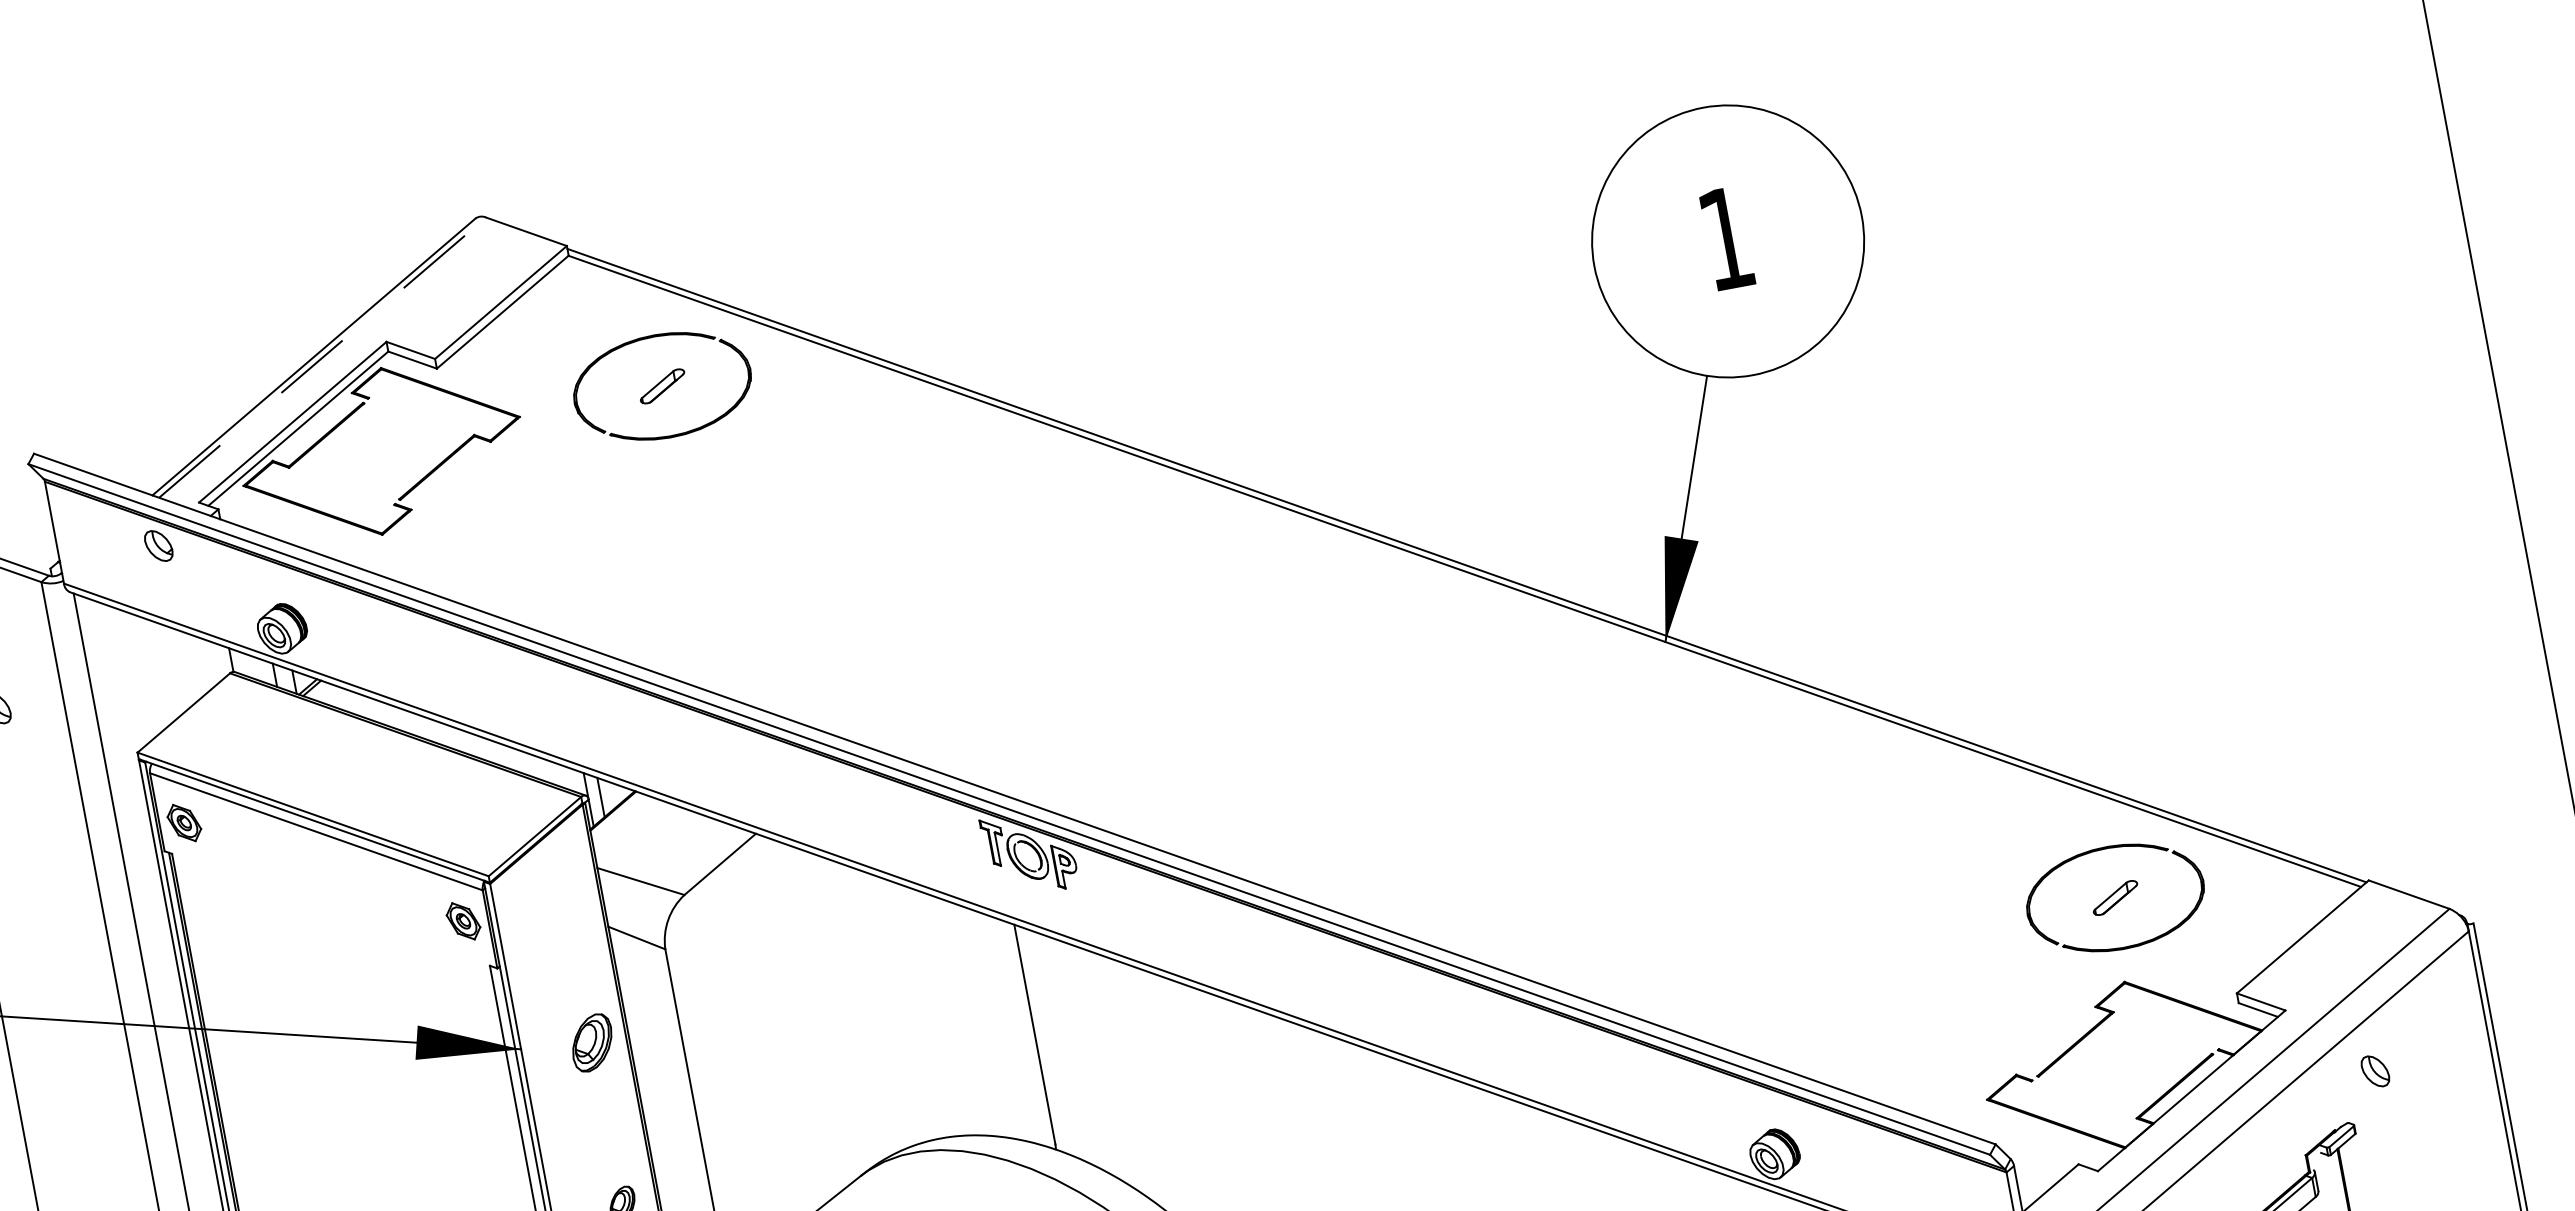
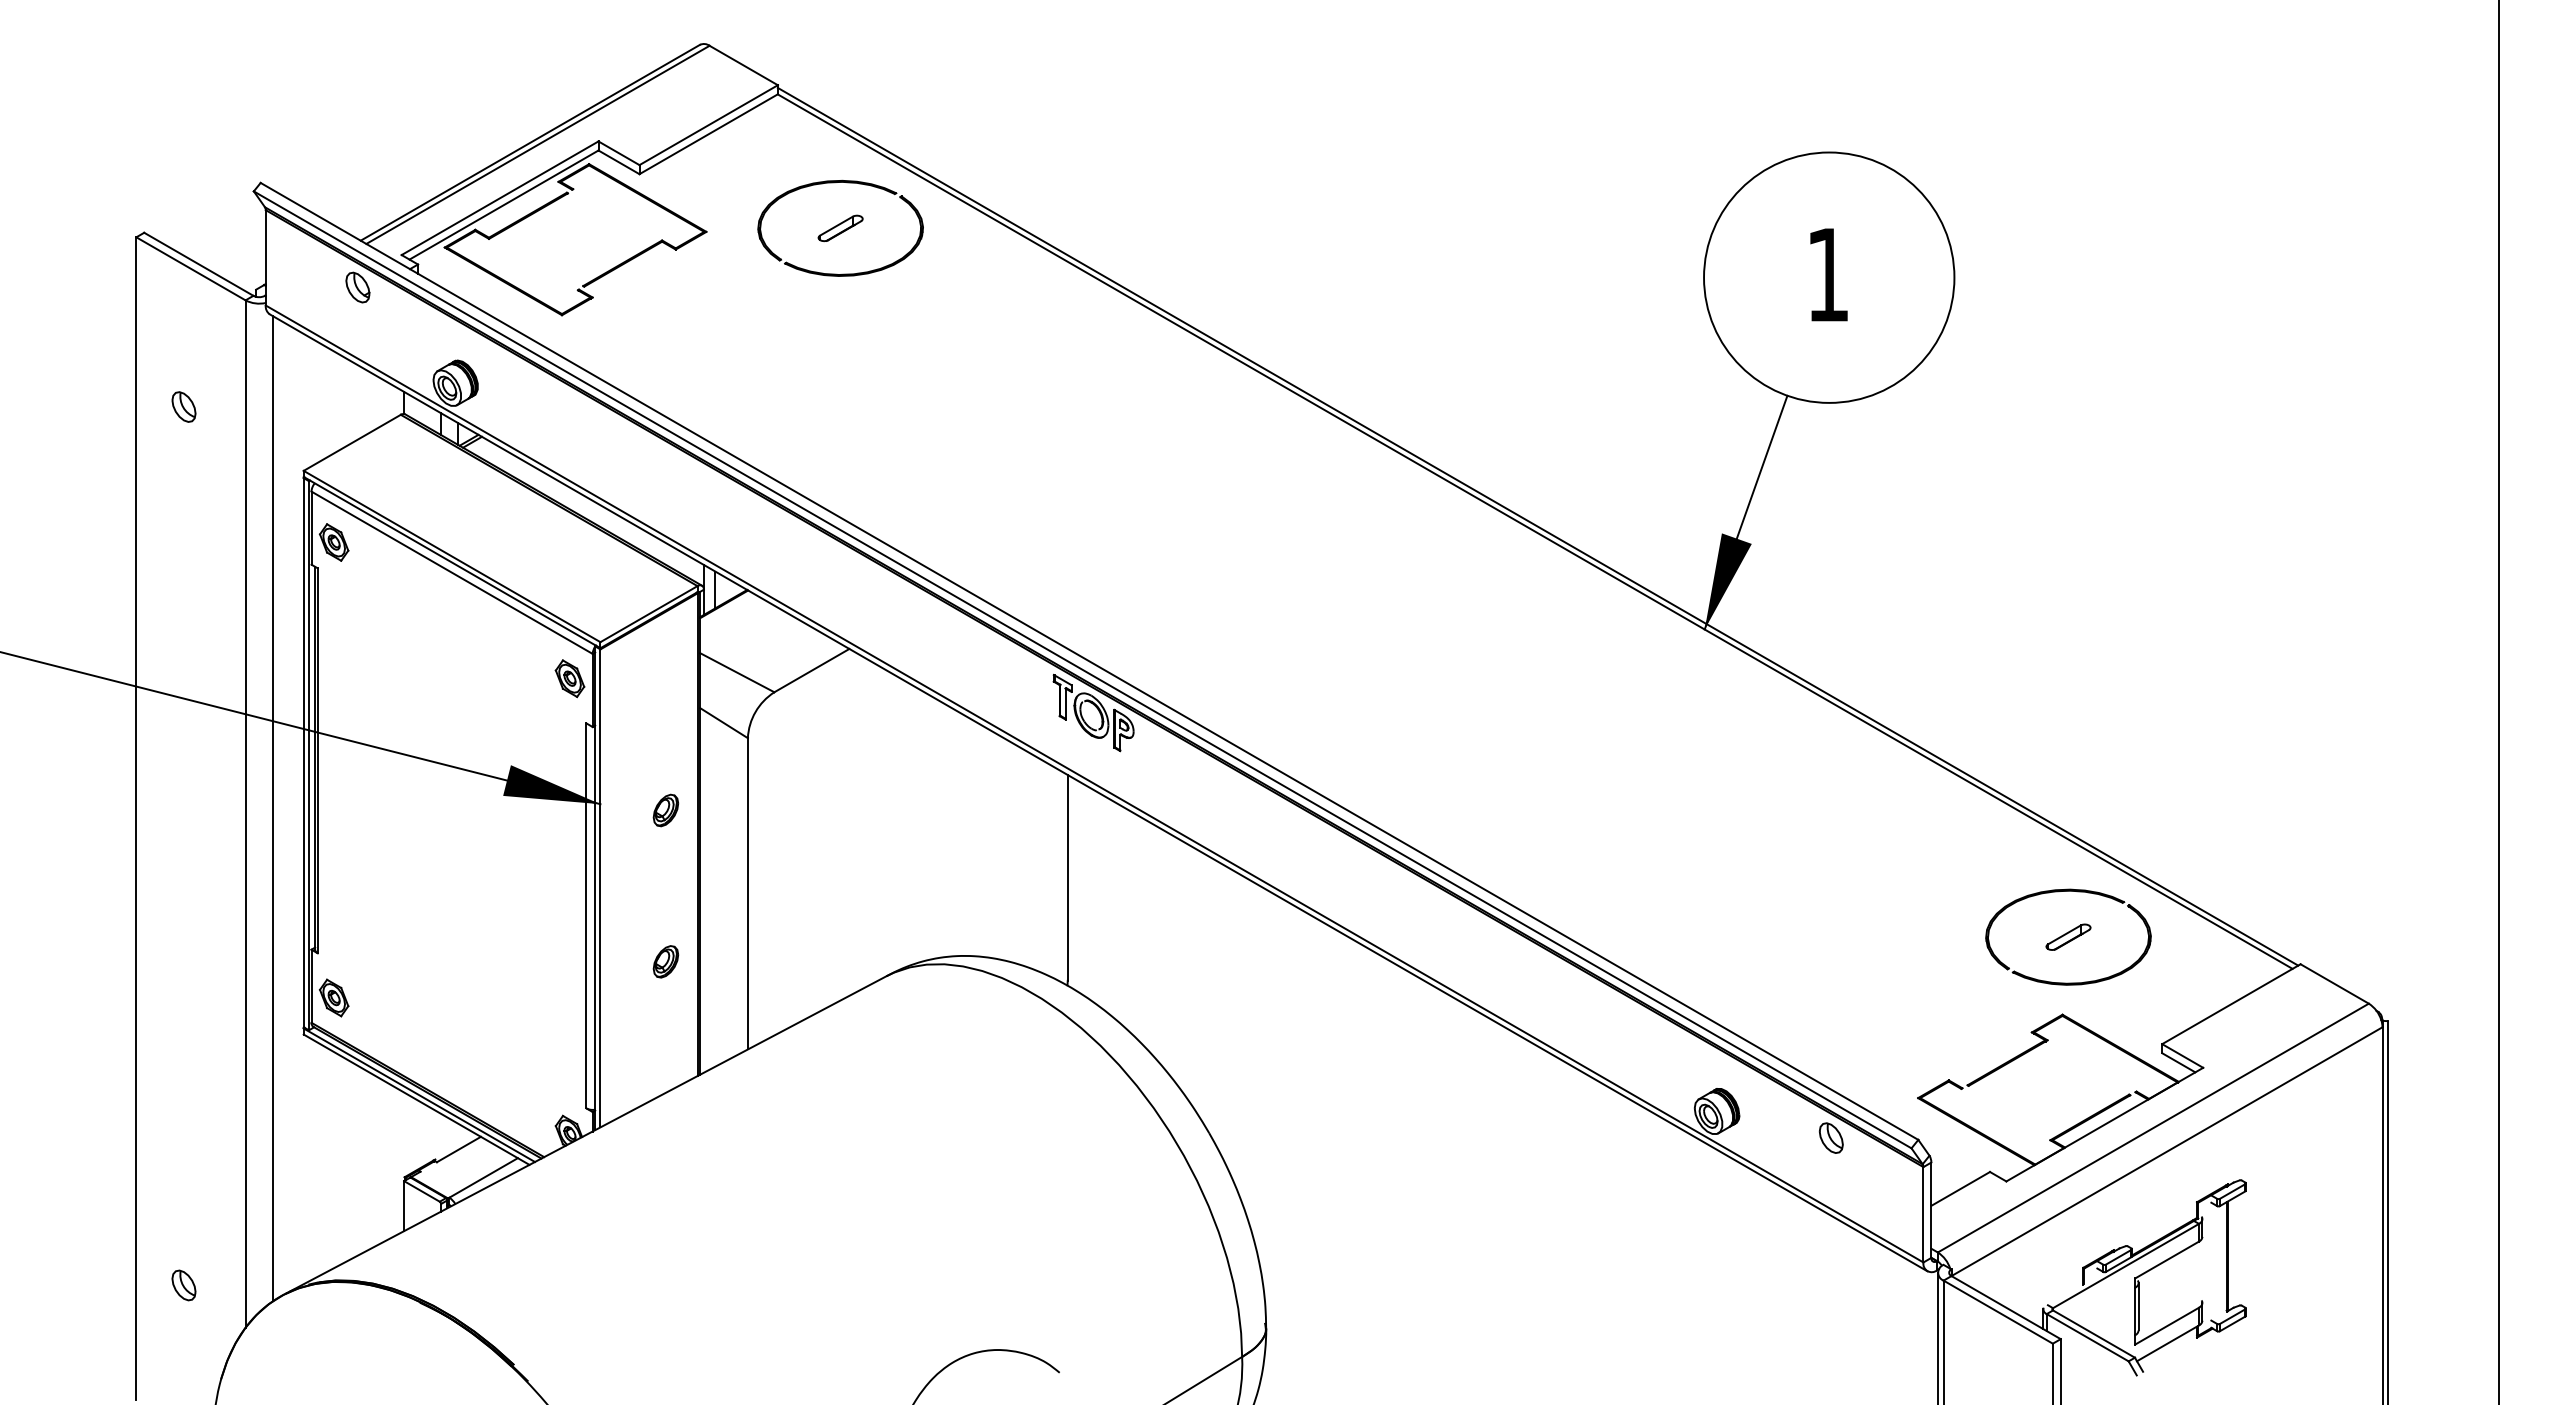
line: (323, 357) -> (538, 144), dashed -> solid
part: (591, 1043) -> (665, 810), size x0.62
part: (2374, 1070) -> (1830, 1137), moved

